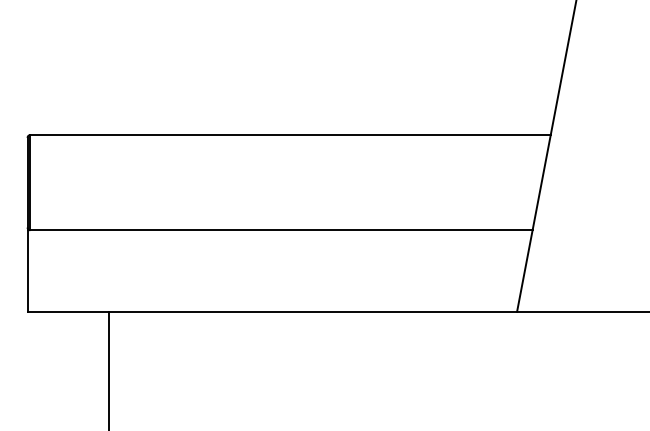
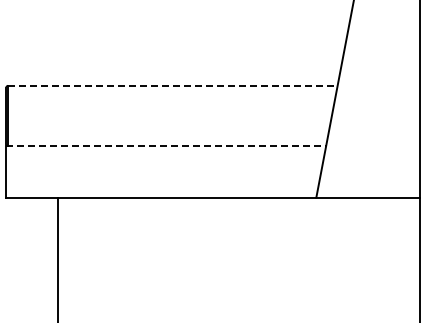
line: (289, 134) -> (172, 85), solid -> dashed
line: (280, 230) -> (166, 146), solid -> dashed

